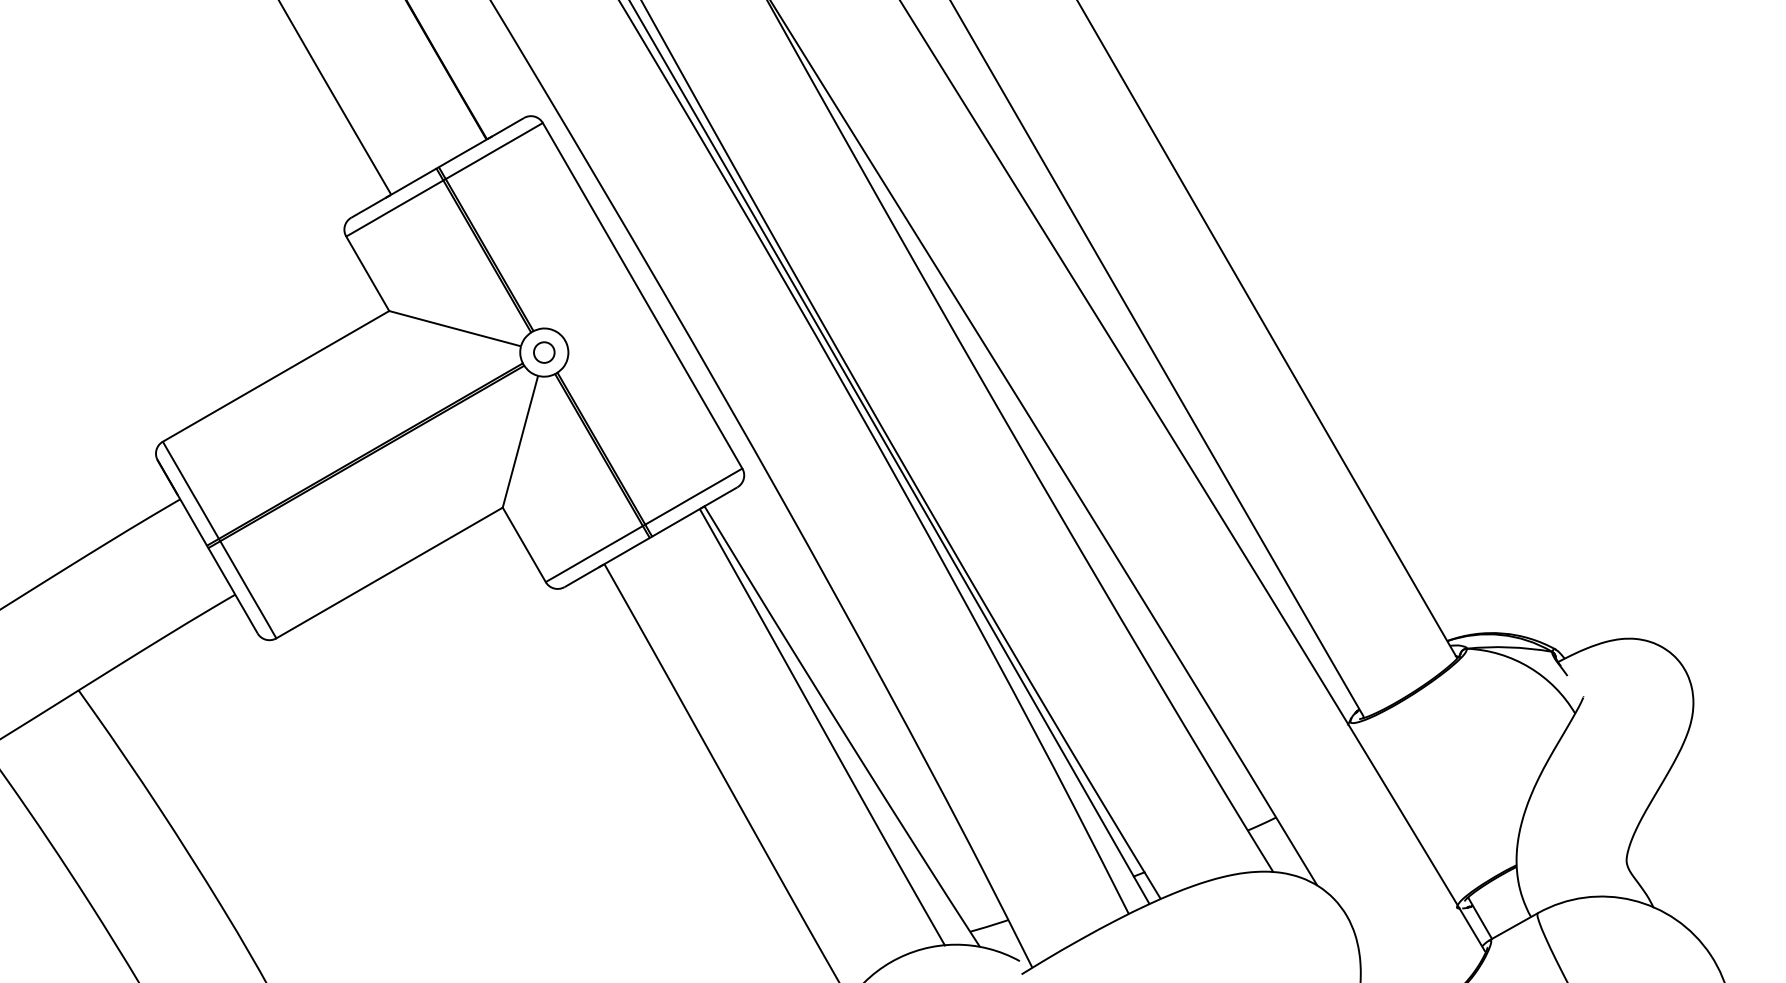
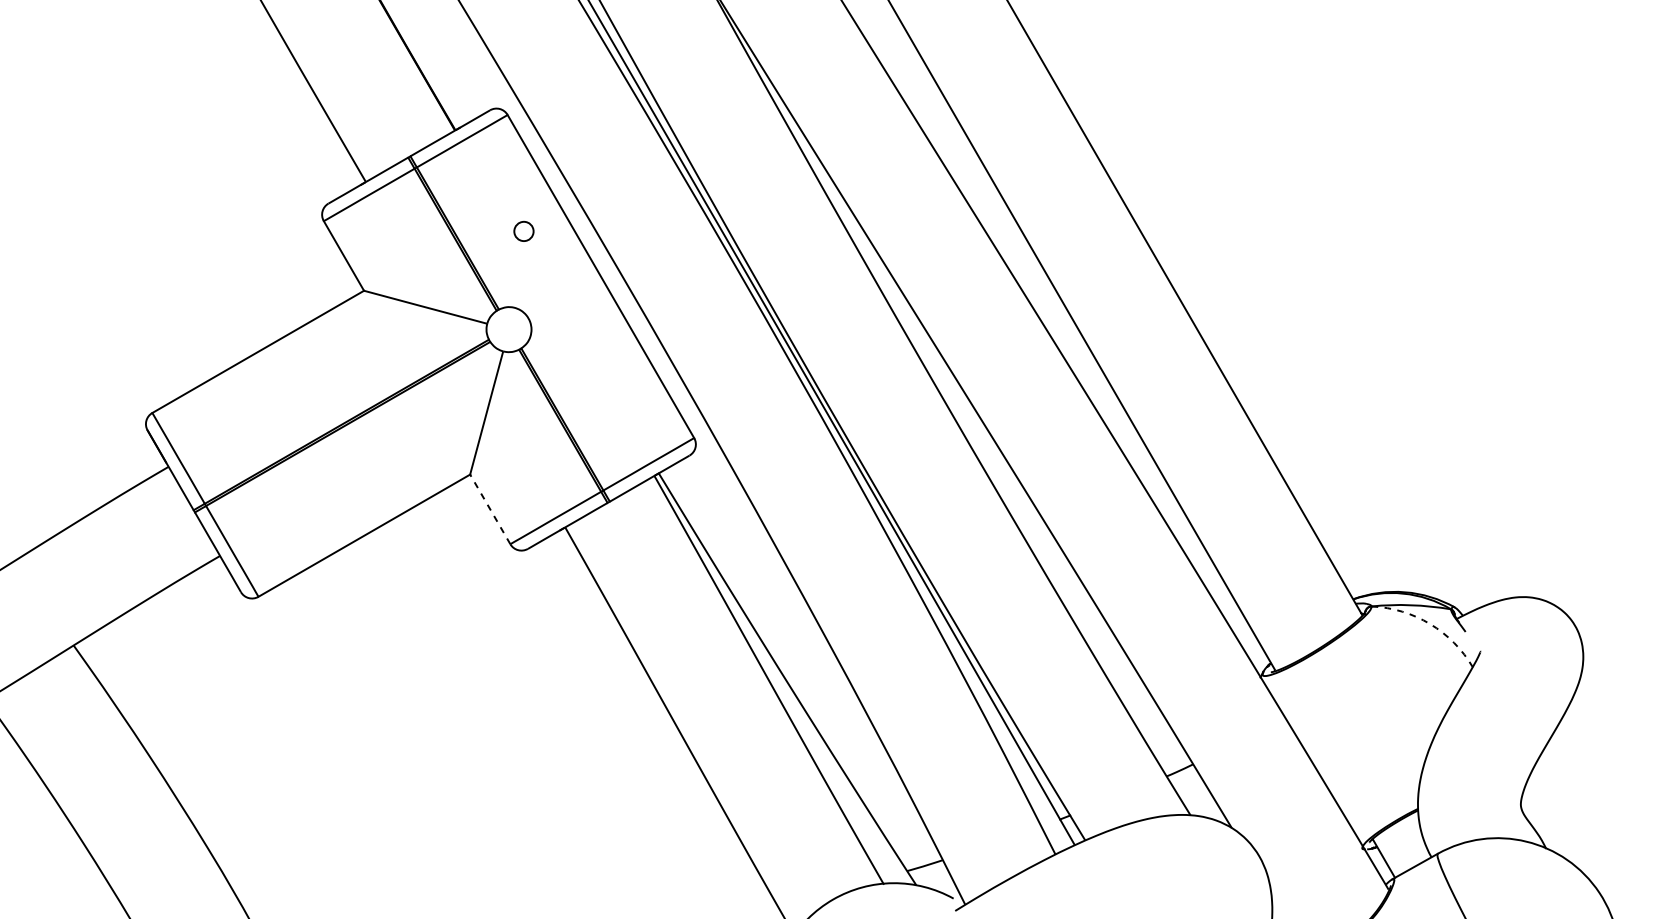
circle: (544, 352) -> (524, 231), moved
line: (524, 544) -> (490, 509), solid -> dashed
arc: (1529, 667) -> (1430, 624), solid -> dashed

